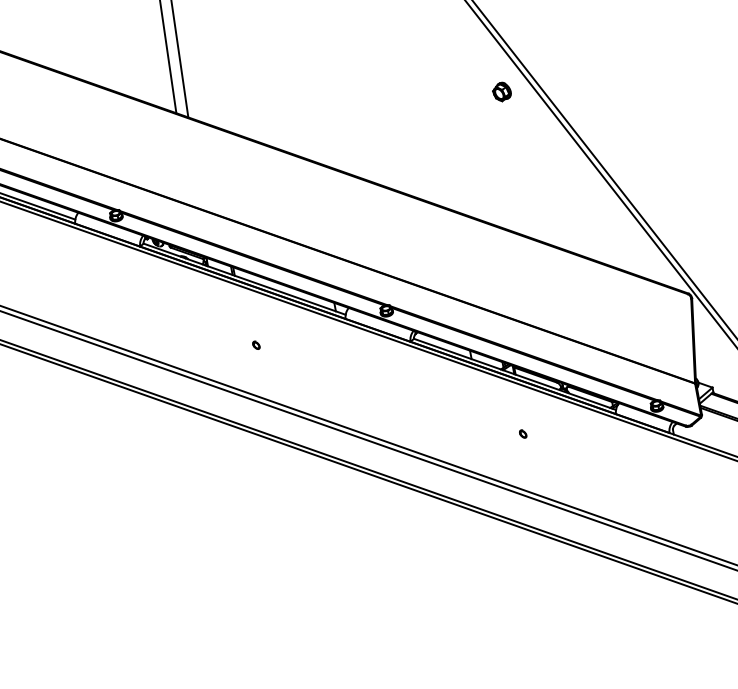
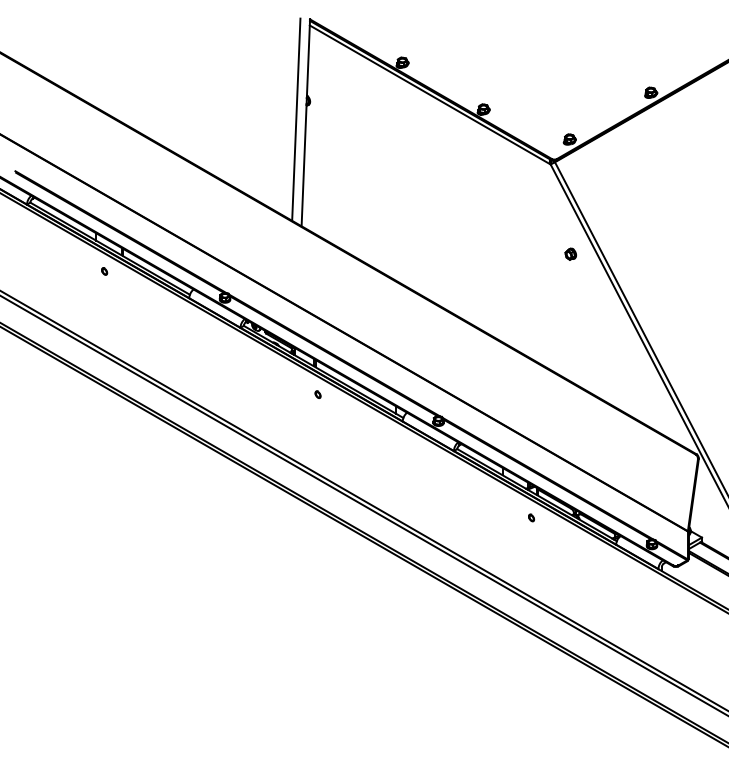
part: (501, 91) -> (570, 253), size x0.71
part: (255, 345) -> (317, 394), moved
part: (523, 433) -> (531, 517), moved

